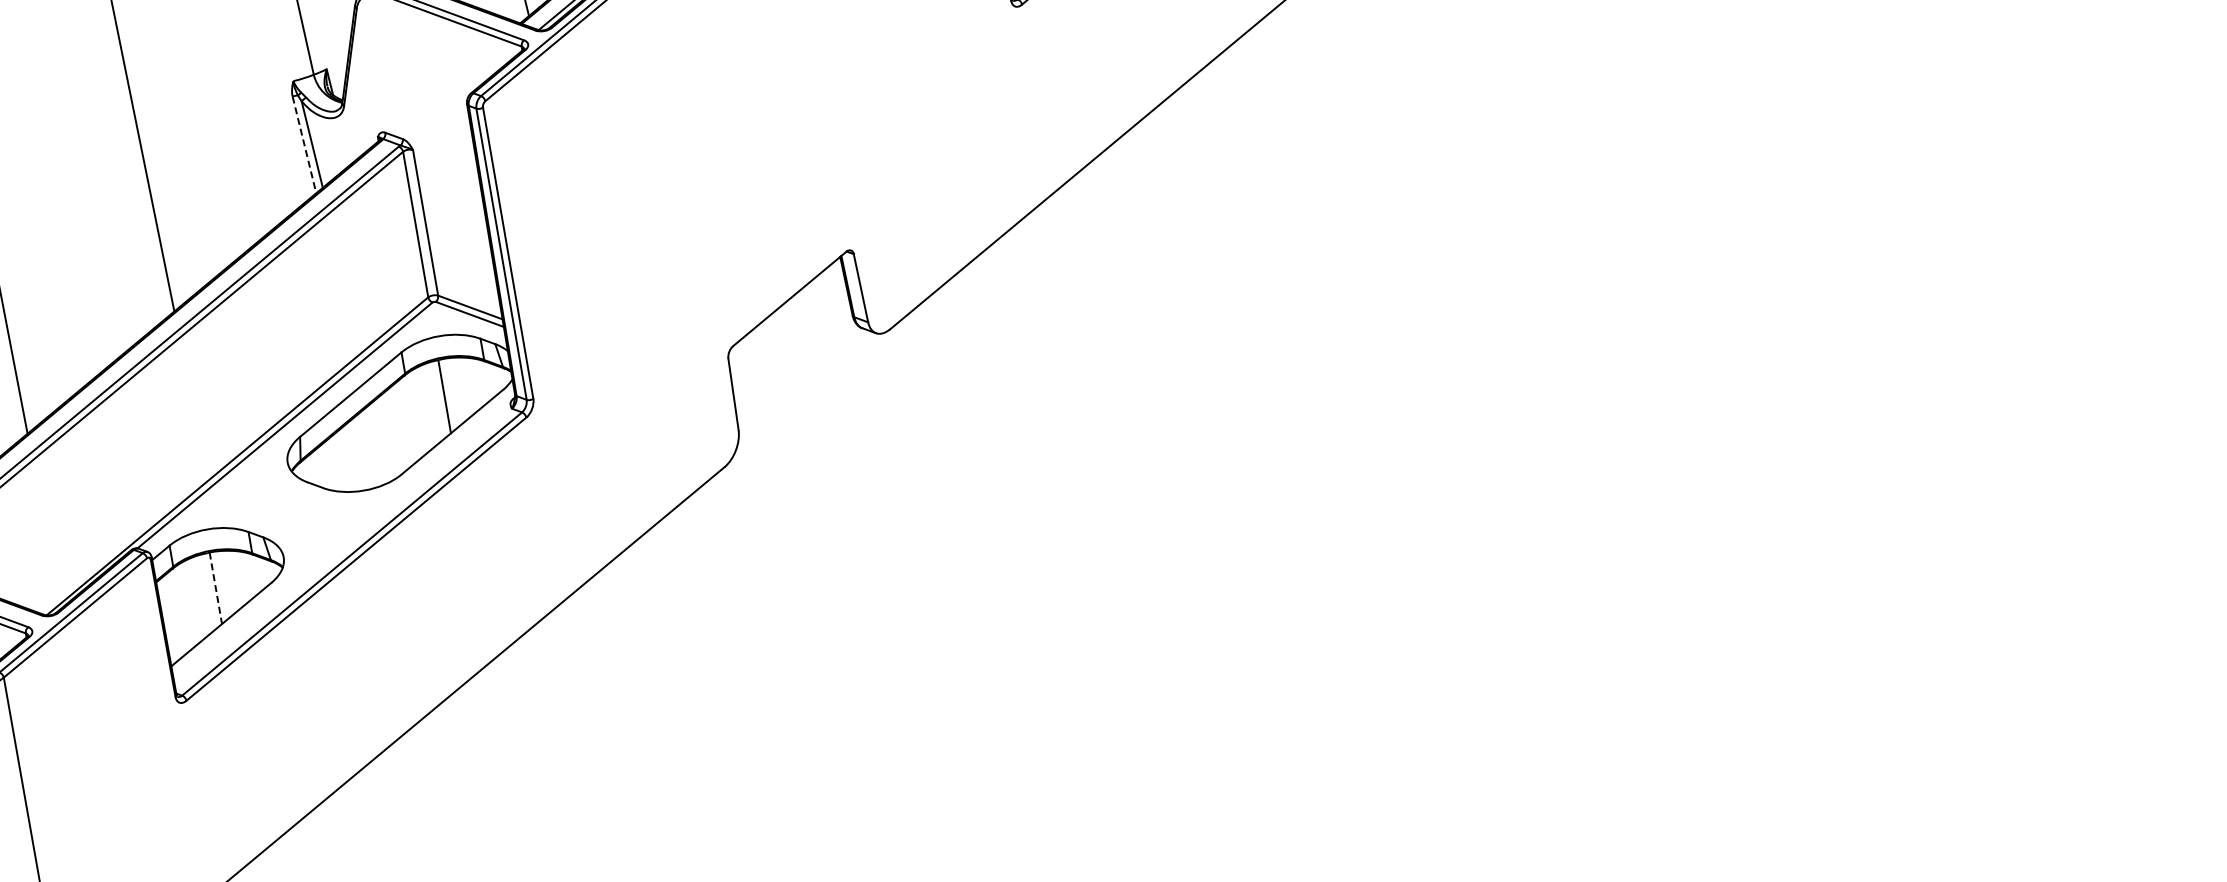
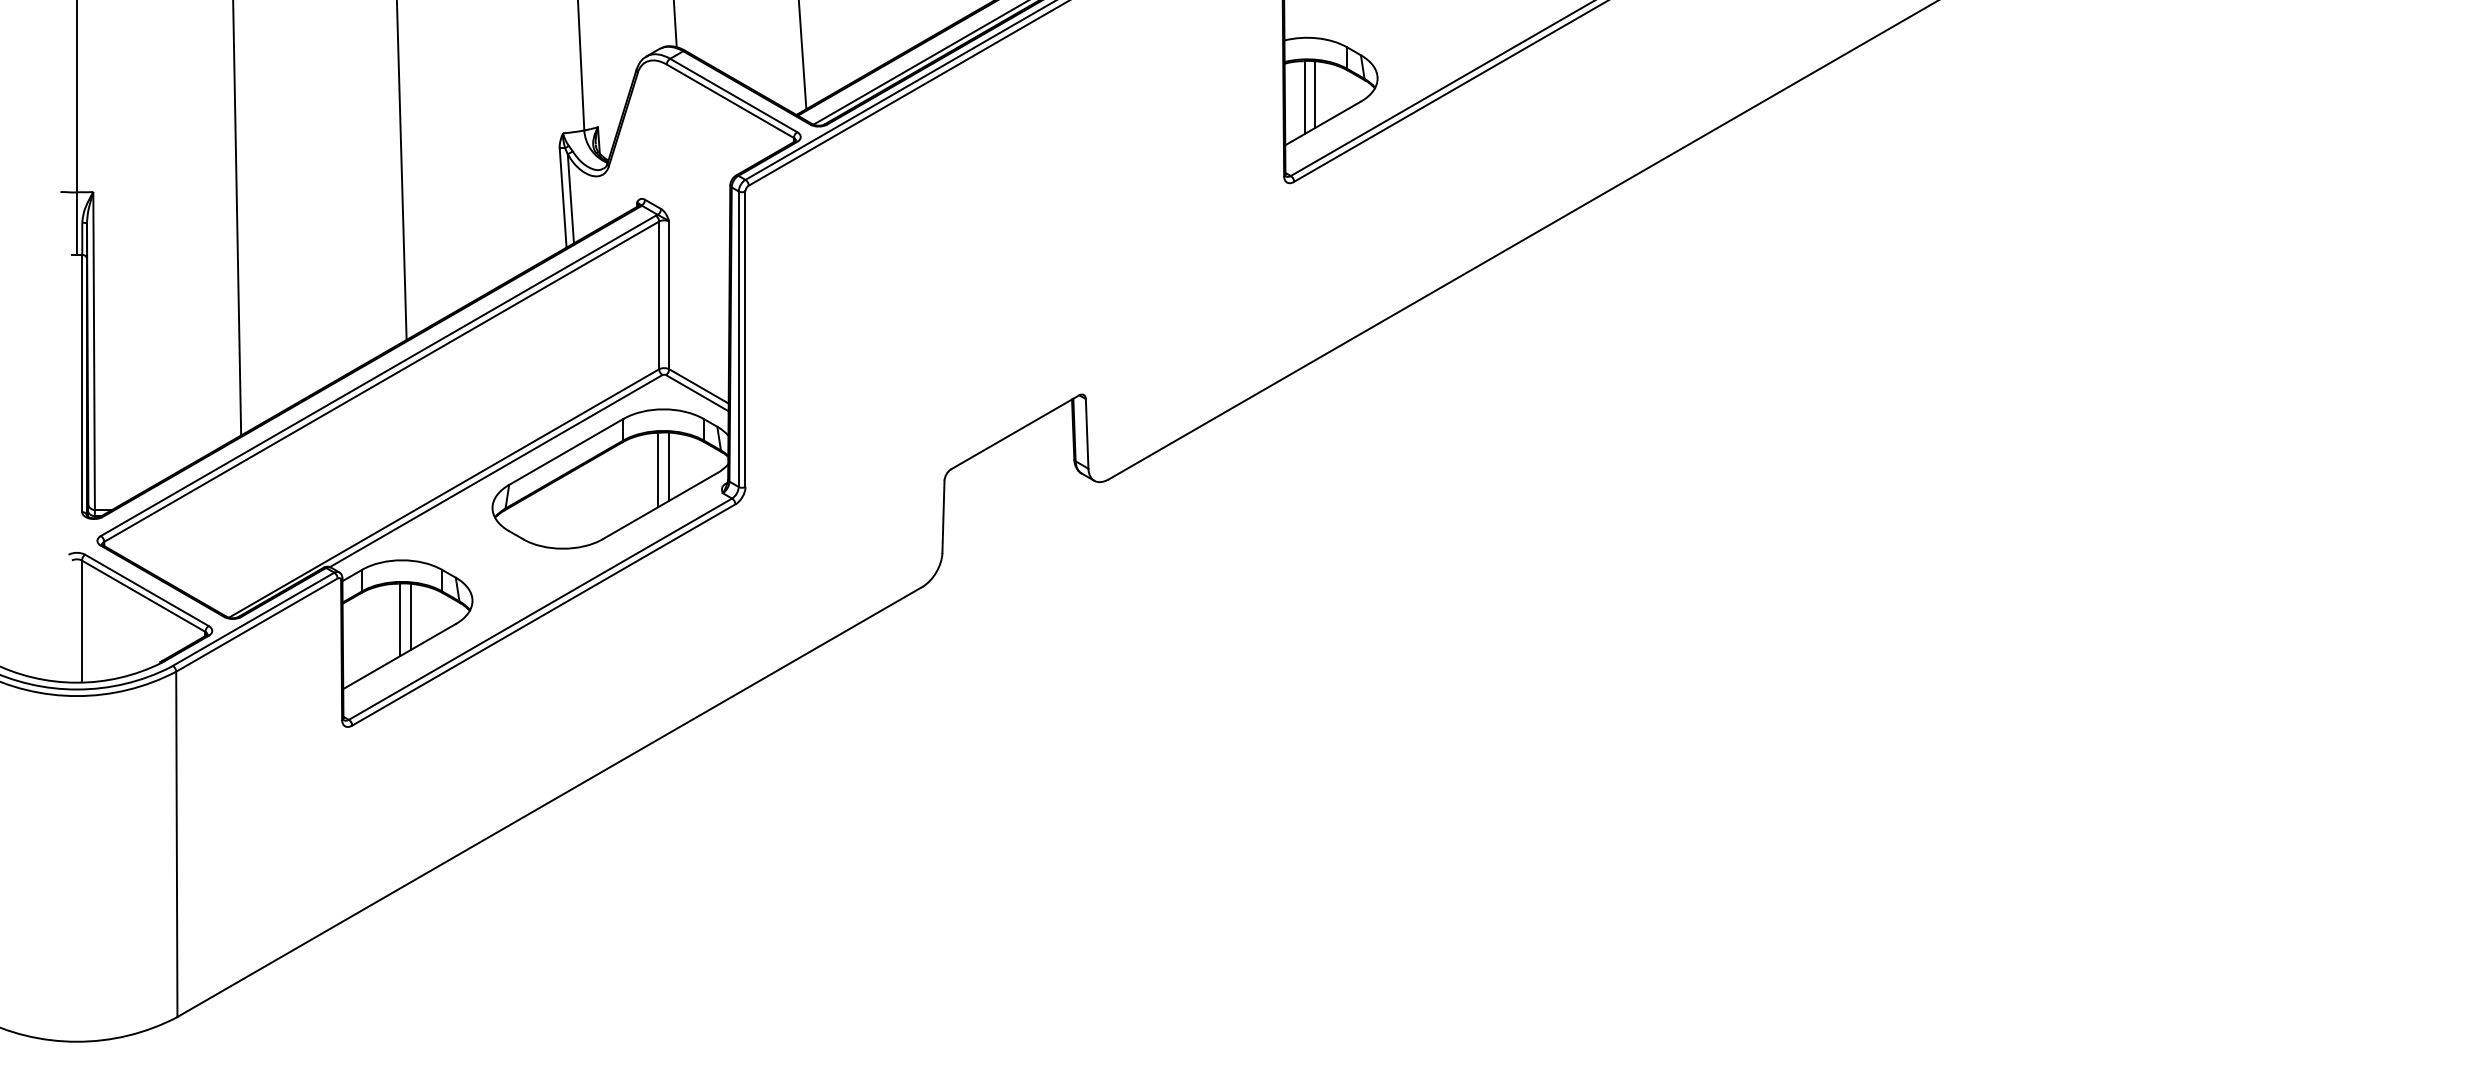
line: (304, 145) -> (563, 198), dashed -> solid
line: (453, 391) -> (668, 466), added
line: (225, 584) -> (410, 617), added
line: (216, 588) -> (400, 620), dashed -> solid

